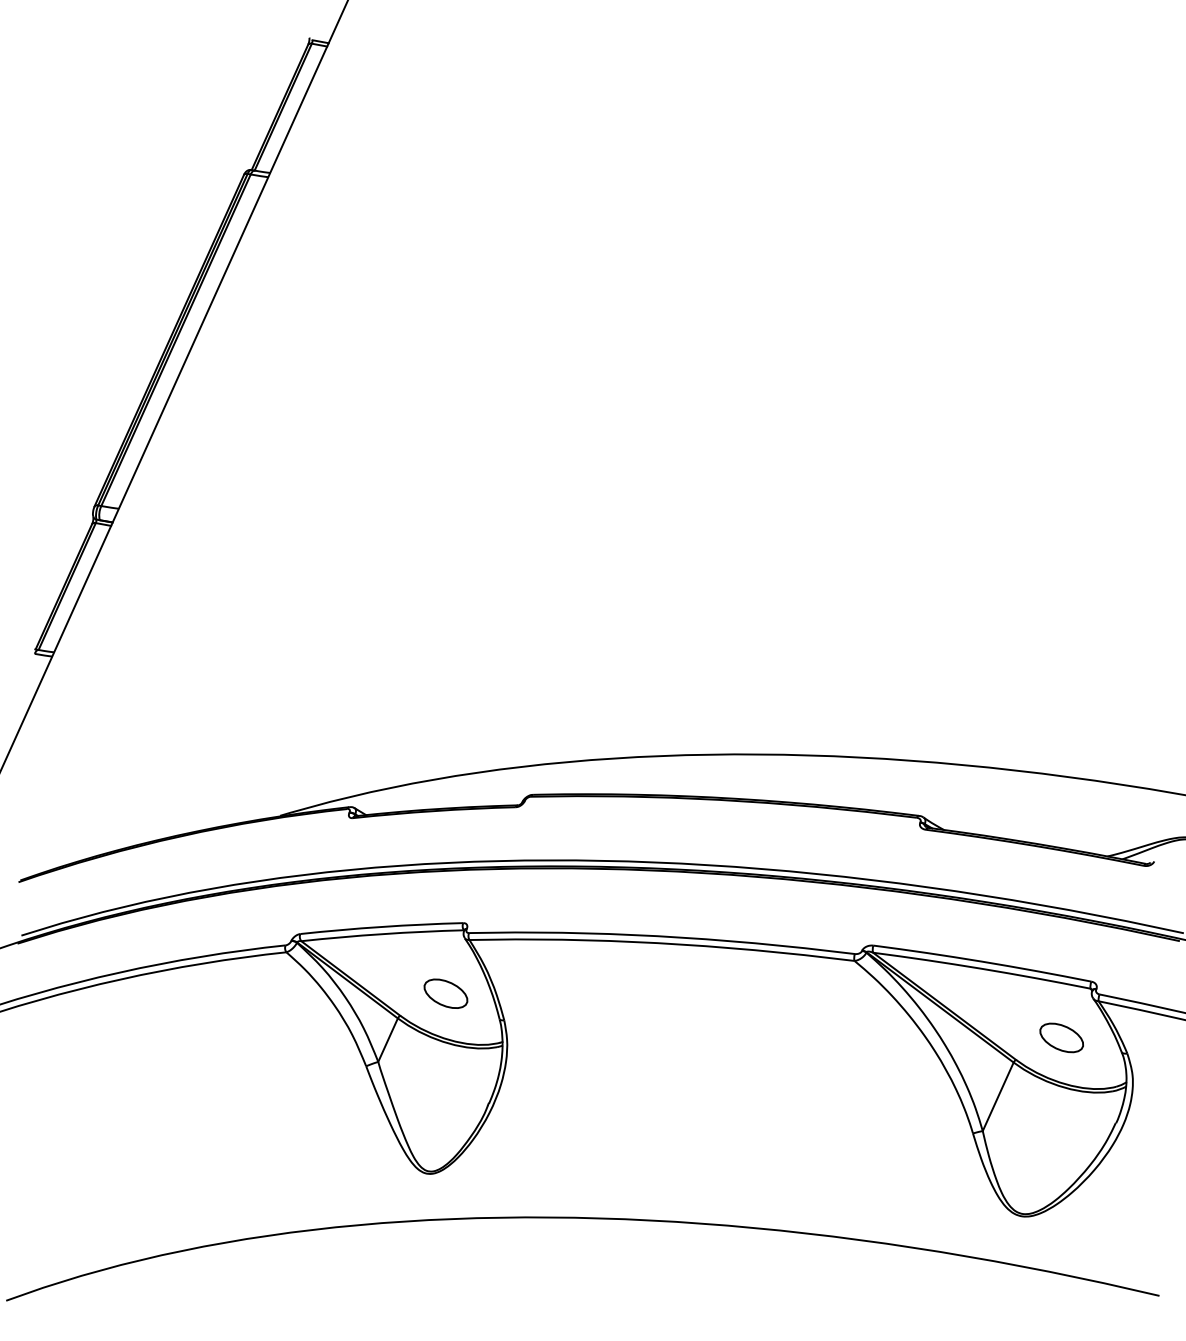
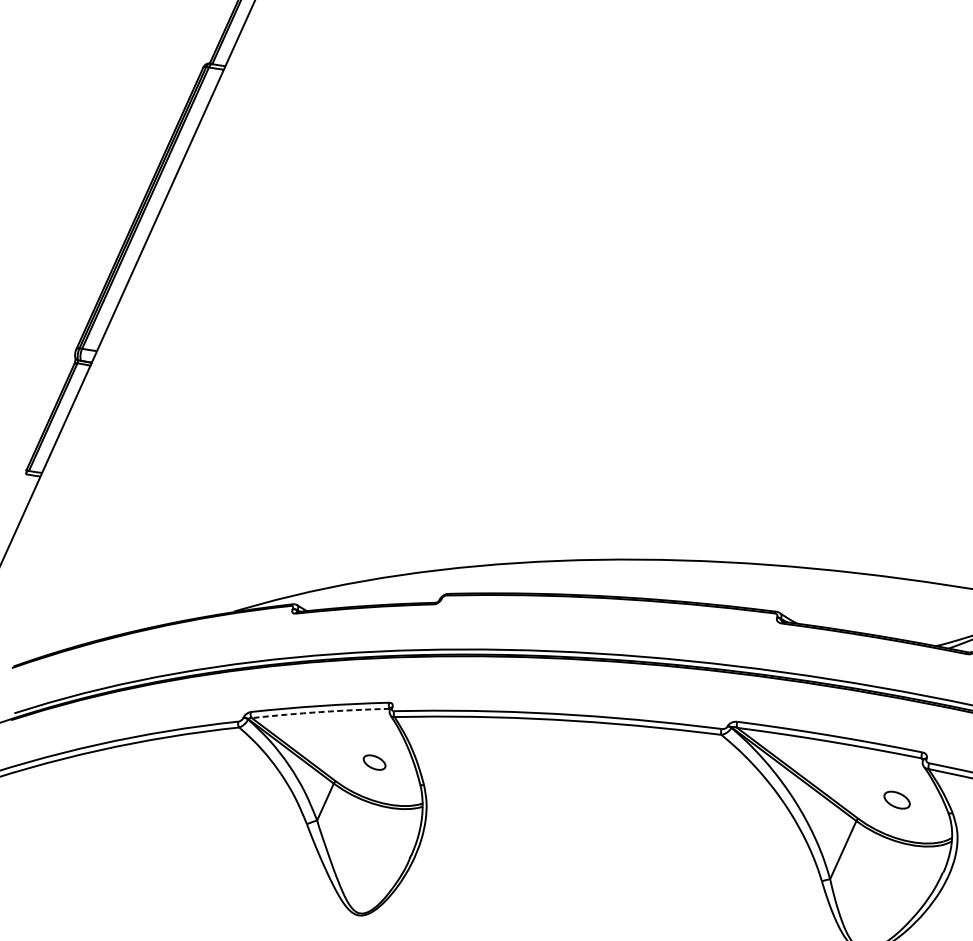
arc: (382, 934) -> (320, 712), solid -> dashed
part: (445, 993) -> (374, 762), size x0.6
part: (1061, 1037) -> (896, 799), size x0.7

